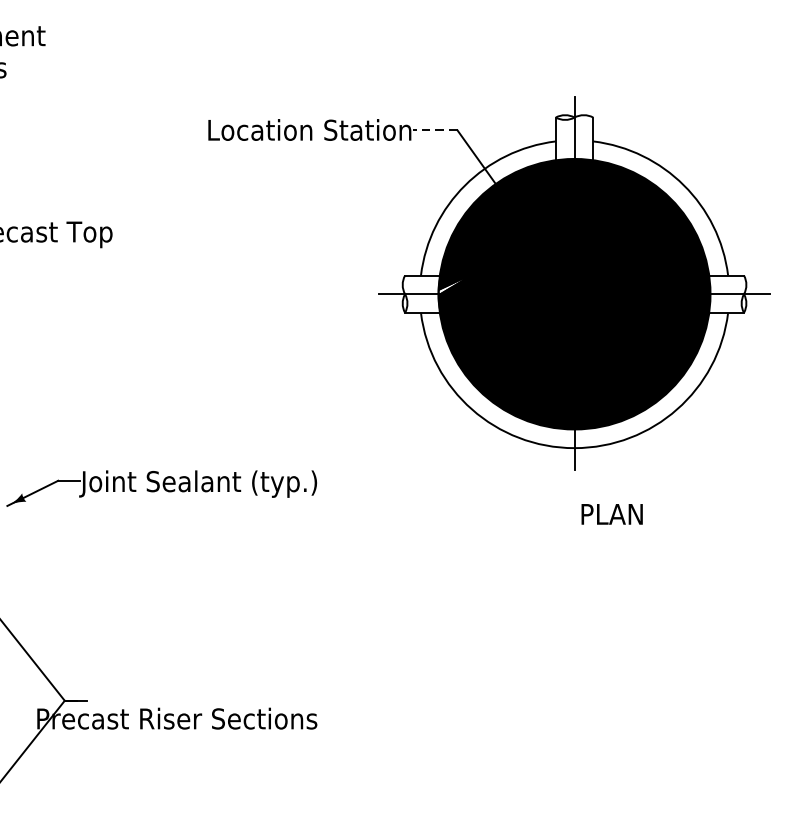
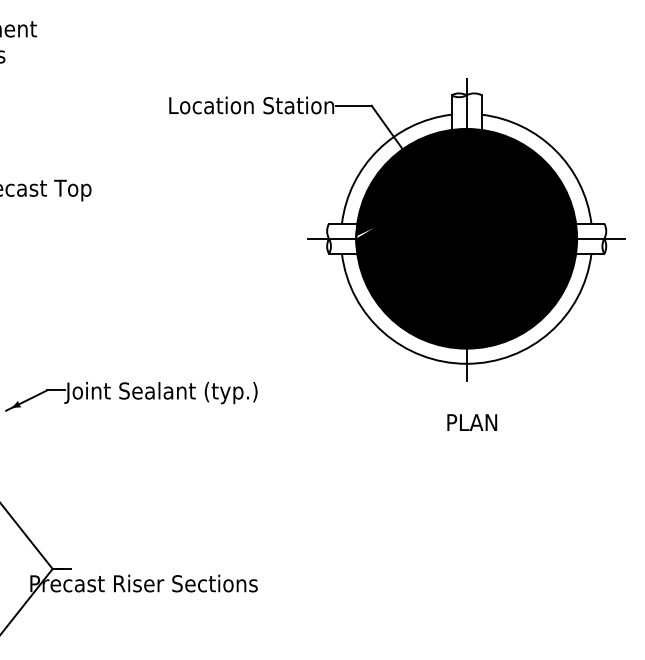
line: (435, 130) -> (353, 105), dashed -> solid
text: (612, 514) -> (472, 422), moved

